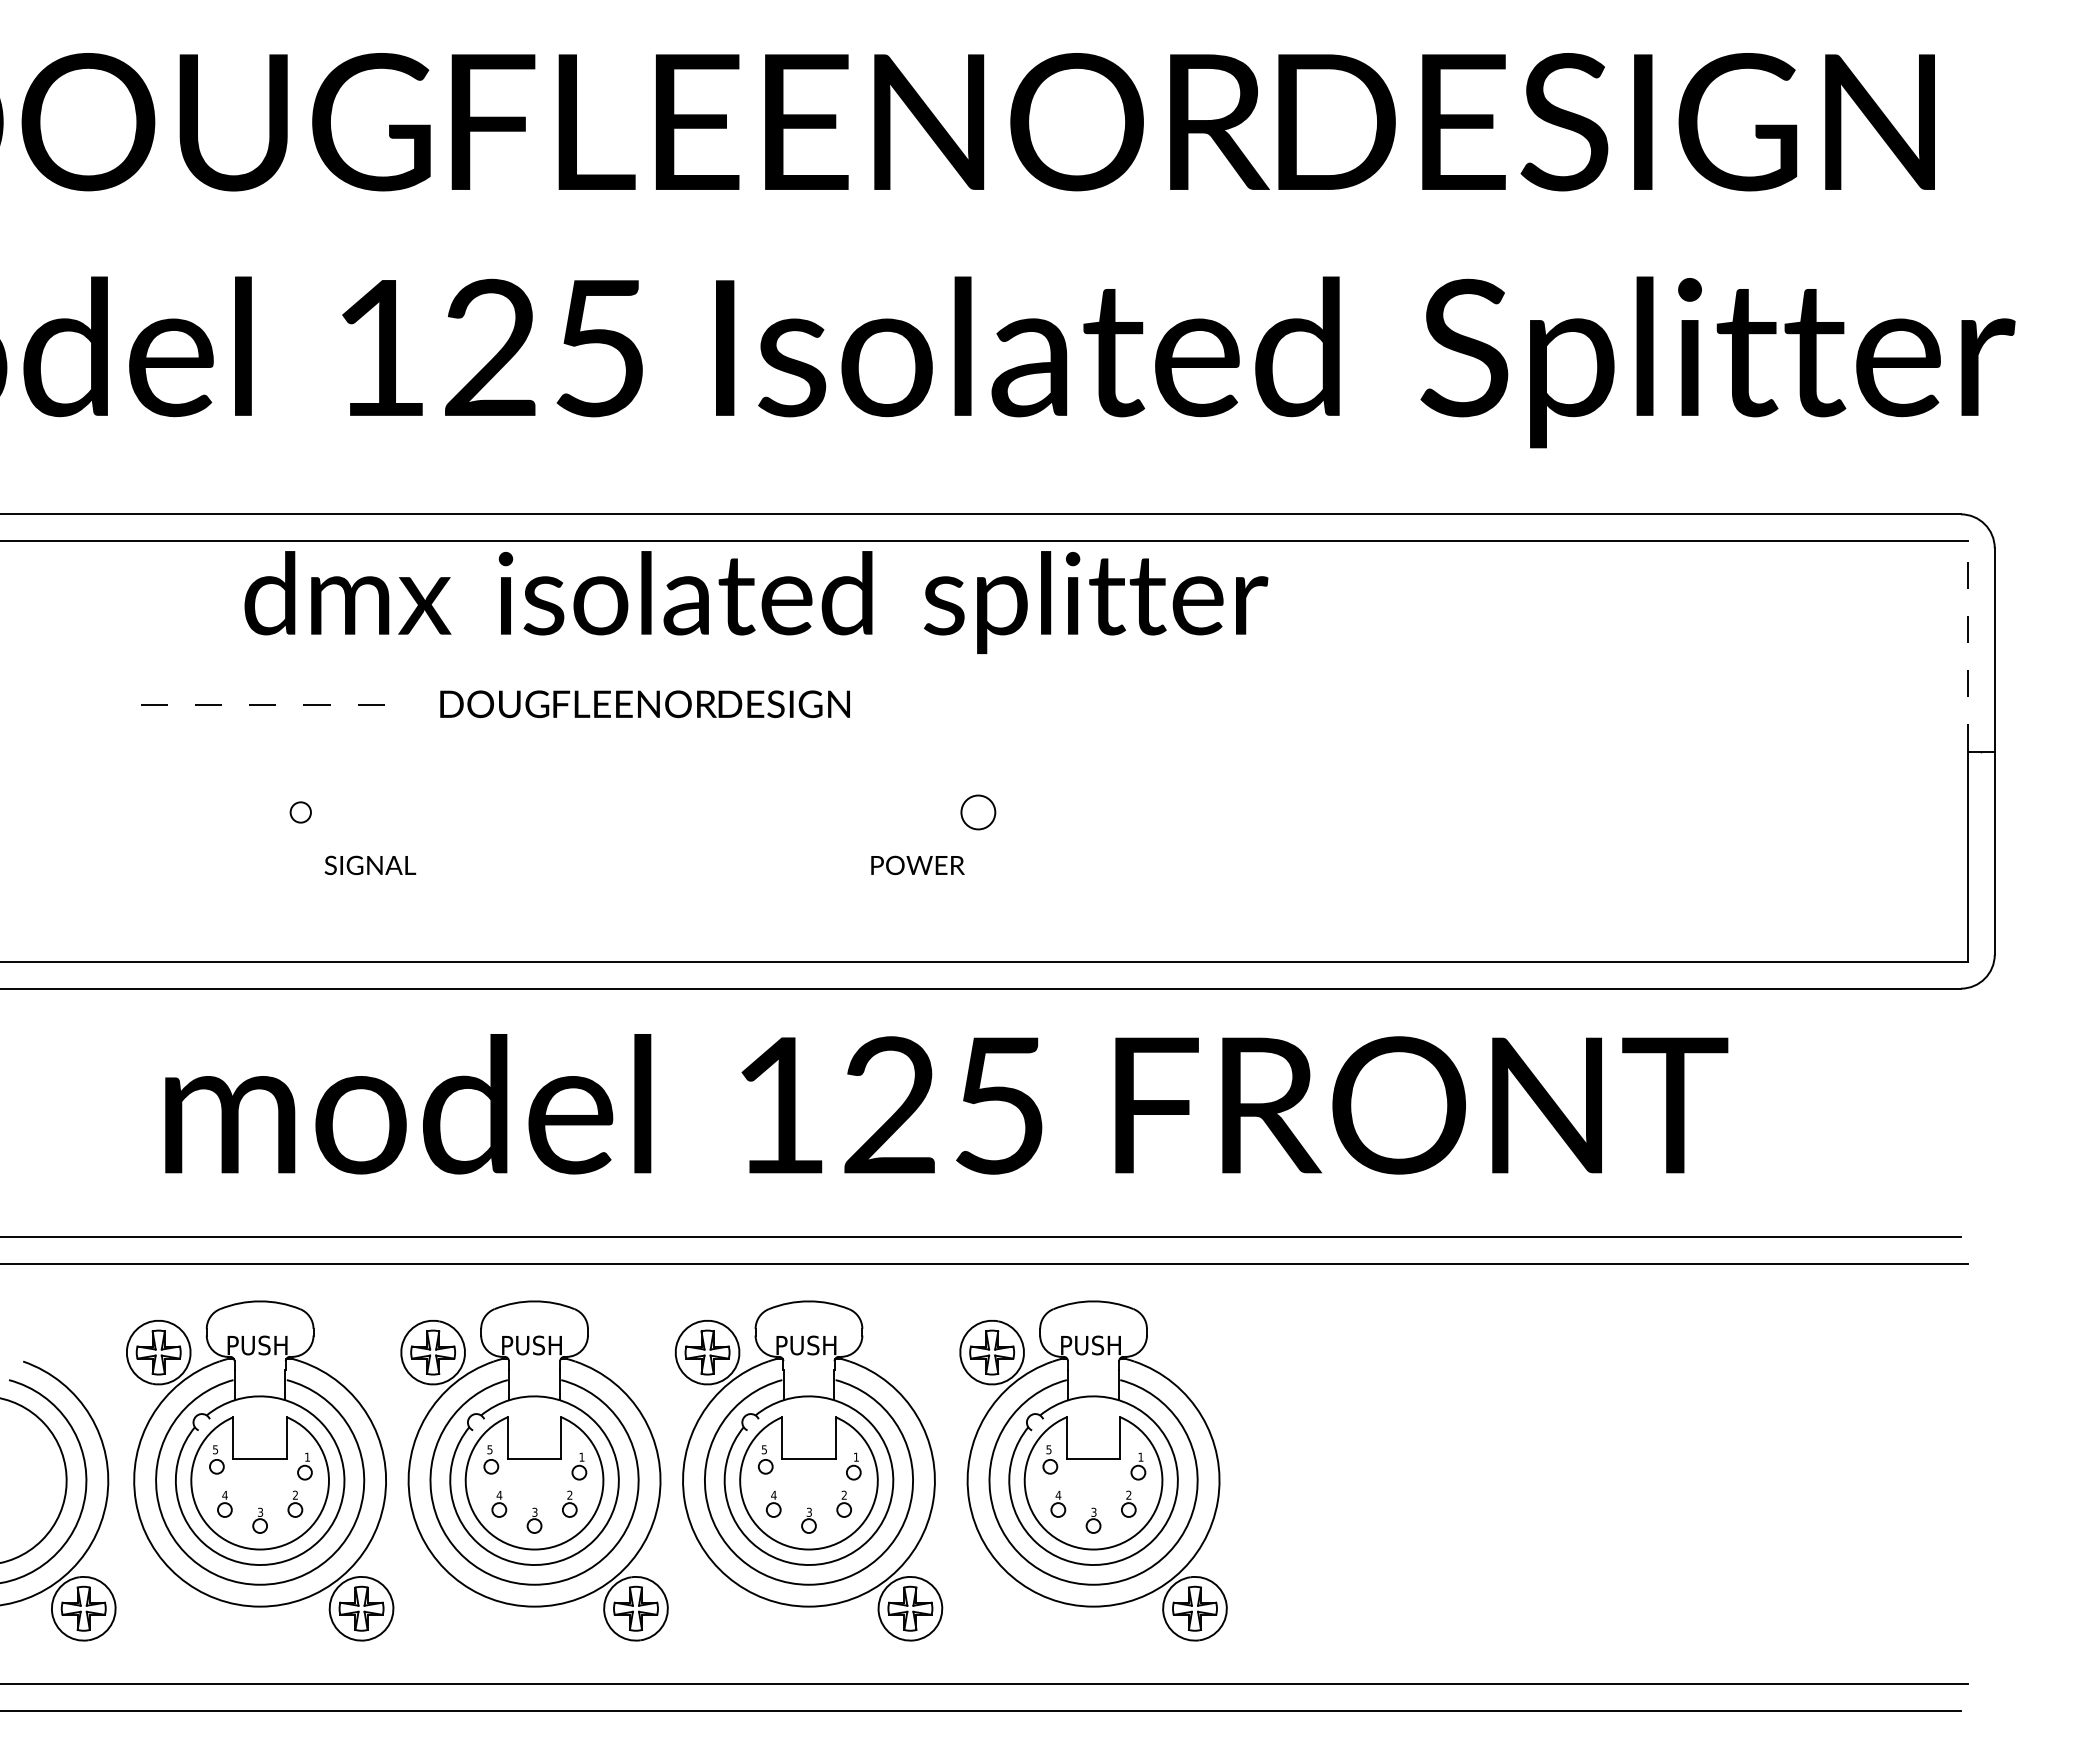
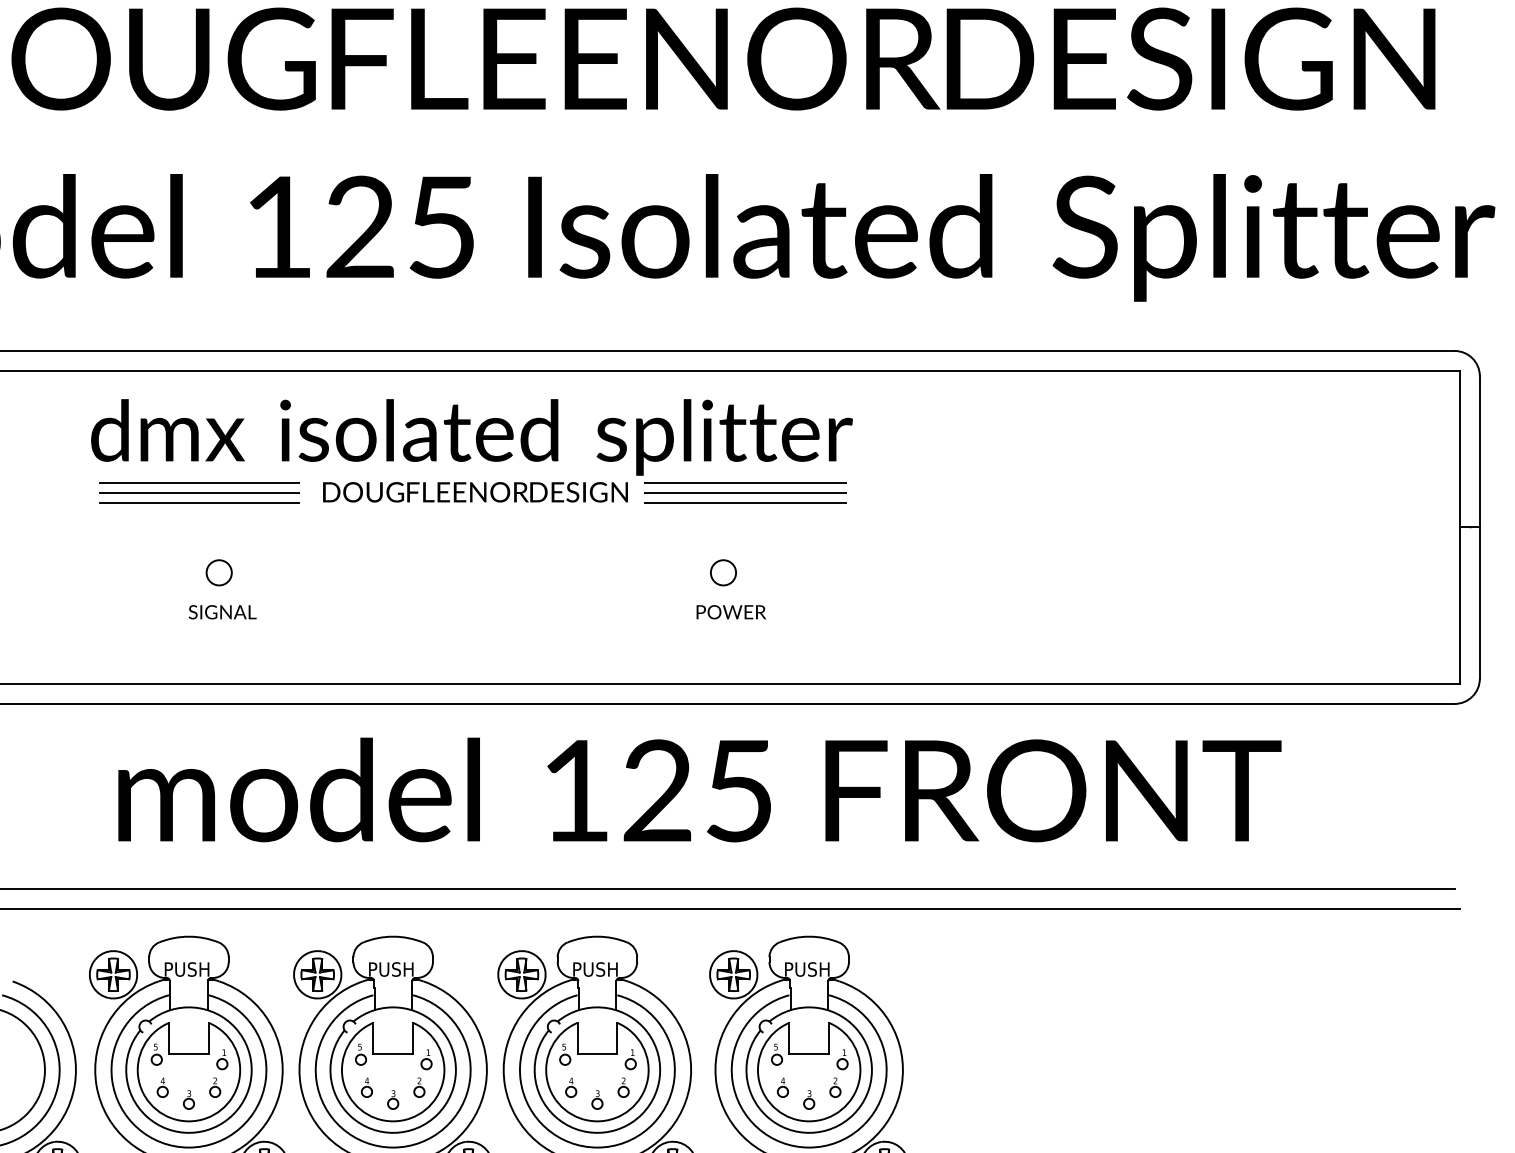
text: (756, 602) -> (472, 437), moved
line: (1967, 645) -> (1459, 448), dashed -> solid
line: (273, 691) -> (198, 482), added
line: (1007, 691) -> (745, 482), added
line: (274, 705) -> (199, 493), dashed -> solid
line: (1007, 705) -> (745, 493), added
line: (273, 718) -> (198, 502), added
line: (1007, 718) -> (745, 502), added
circle: (300, 812) -> (219, 572), size x1.67
text: (917, 864) -> (731, 611), moved
text: (370, 865) -> (222, 612), moved

